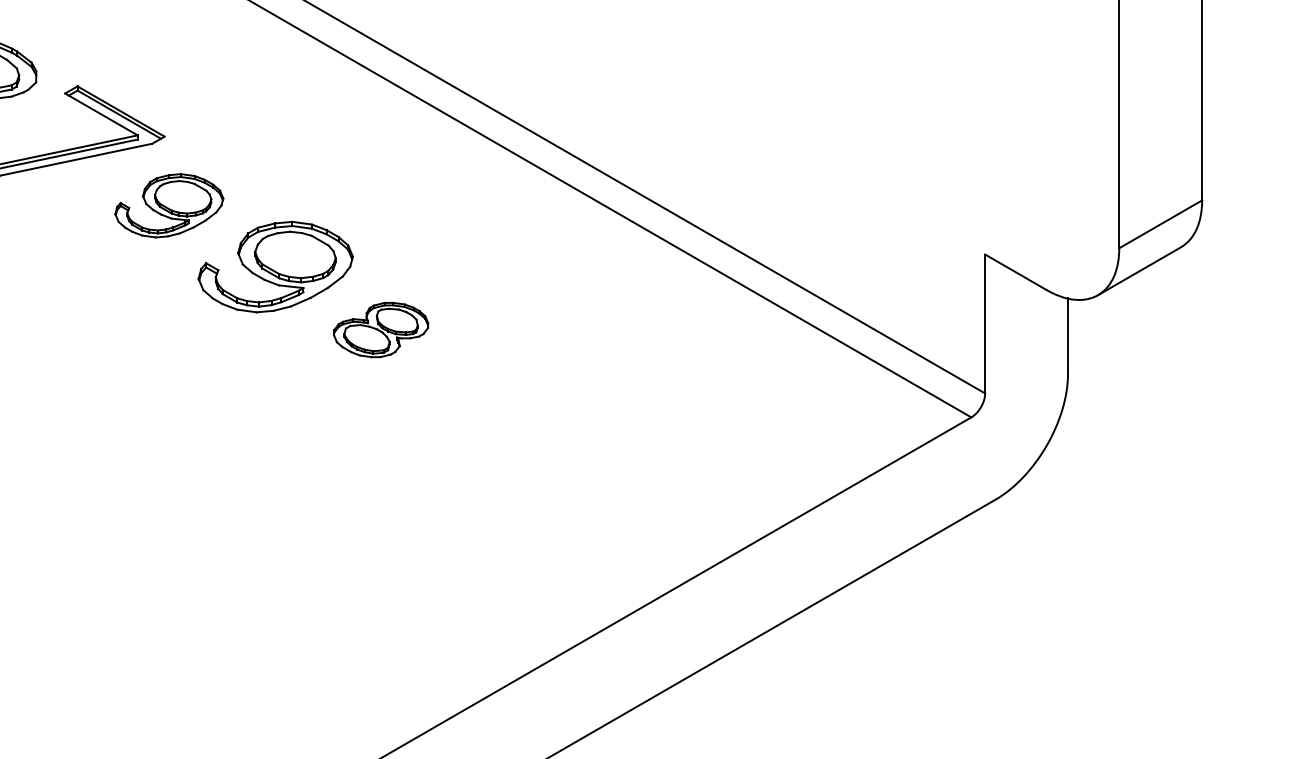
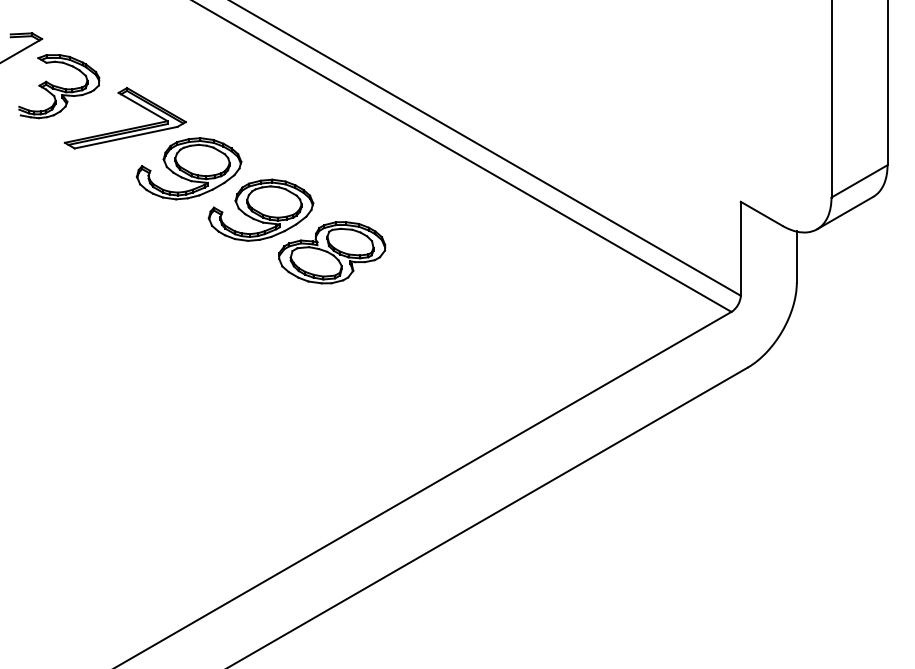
part: (168, 205) -> (188, 168), size x1.43
part: (381, 329) -> (332, 252), size x1.67

